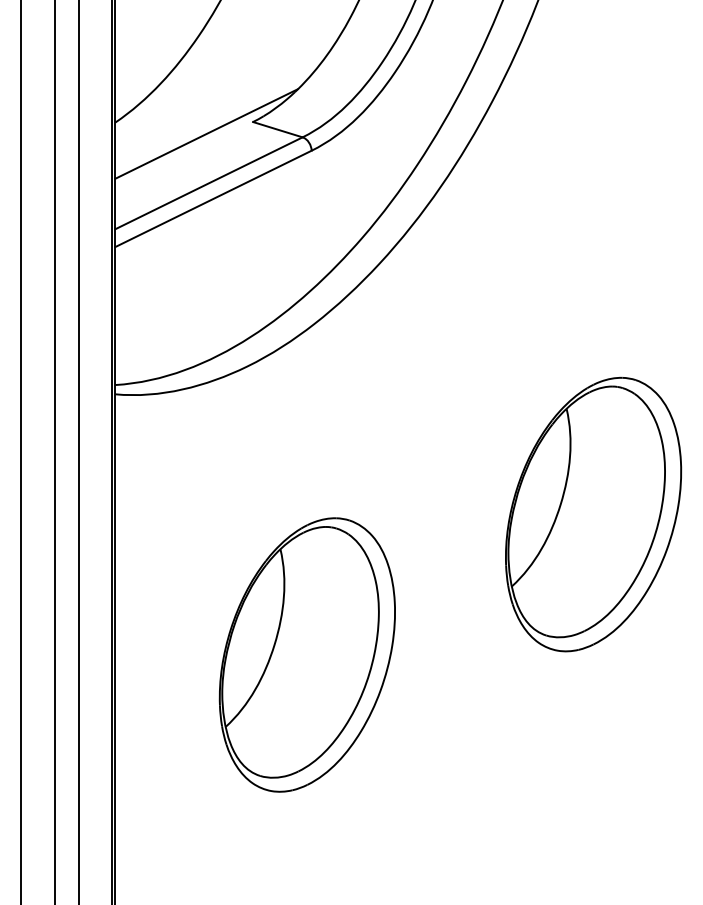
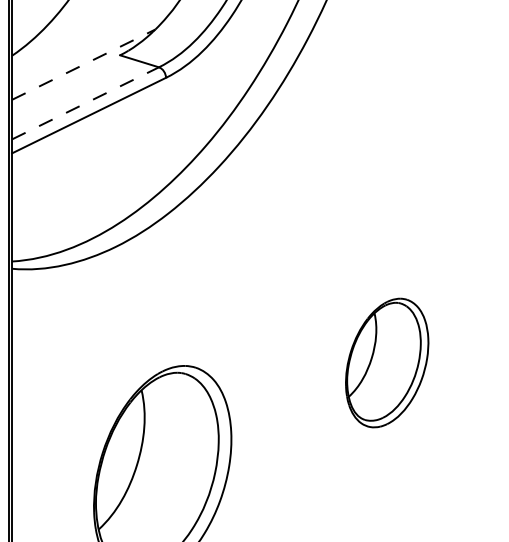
line: (206, 134) -> (83, 65), solid -> dashed
line: (209, 183) -> (85, 103), solid -> dashed
part: (593, 514) -> (387, 363), size x0.6

